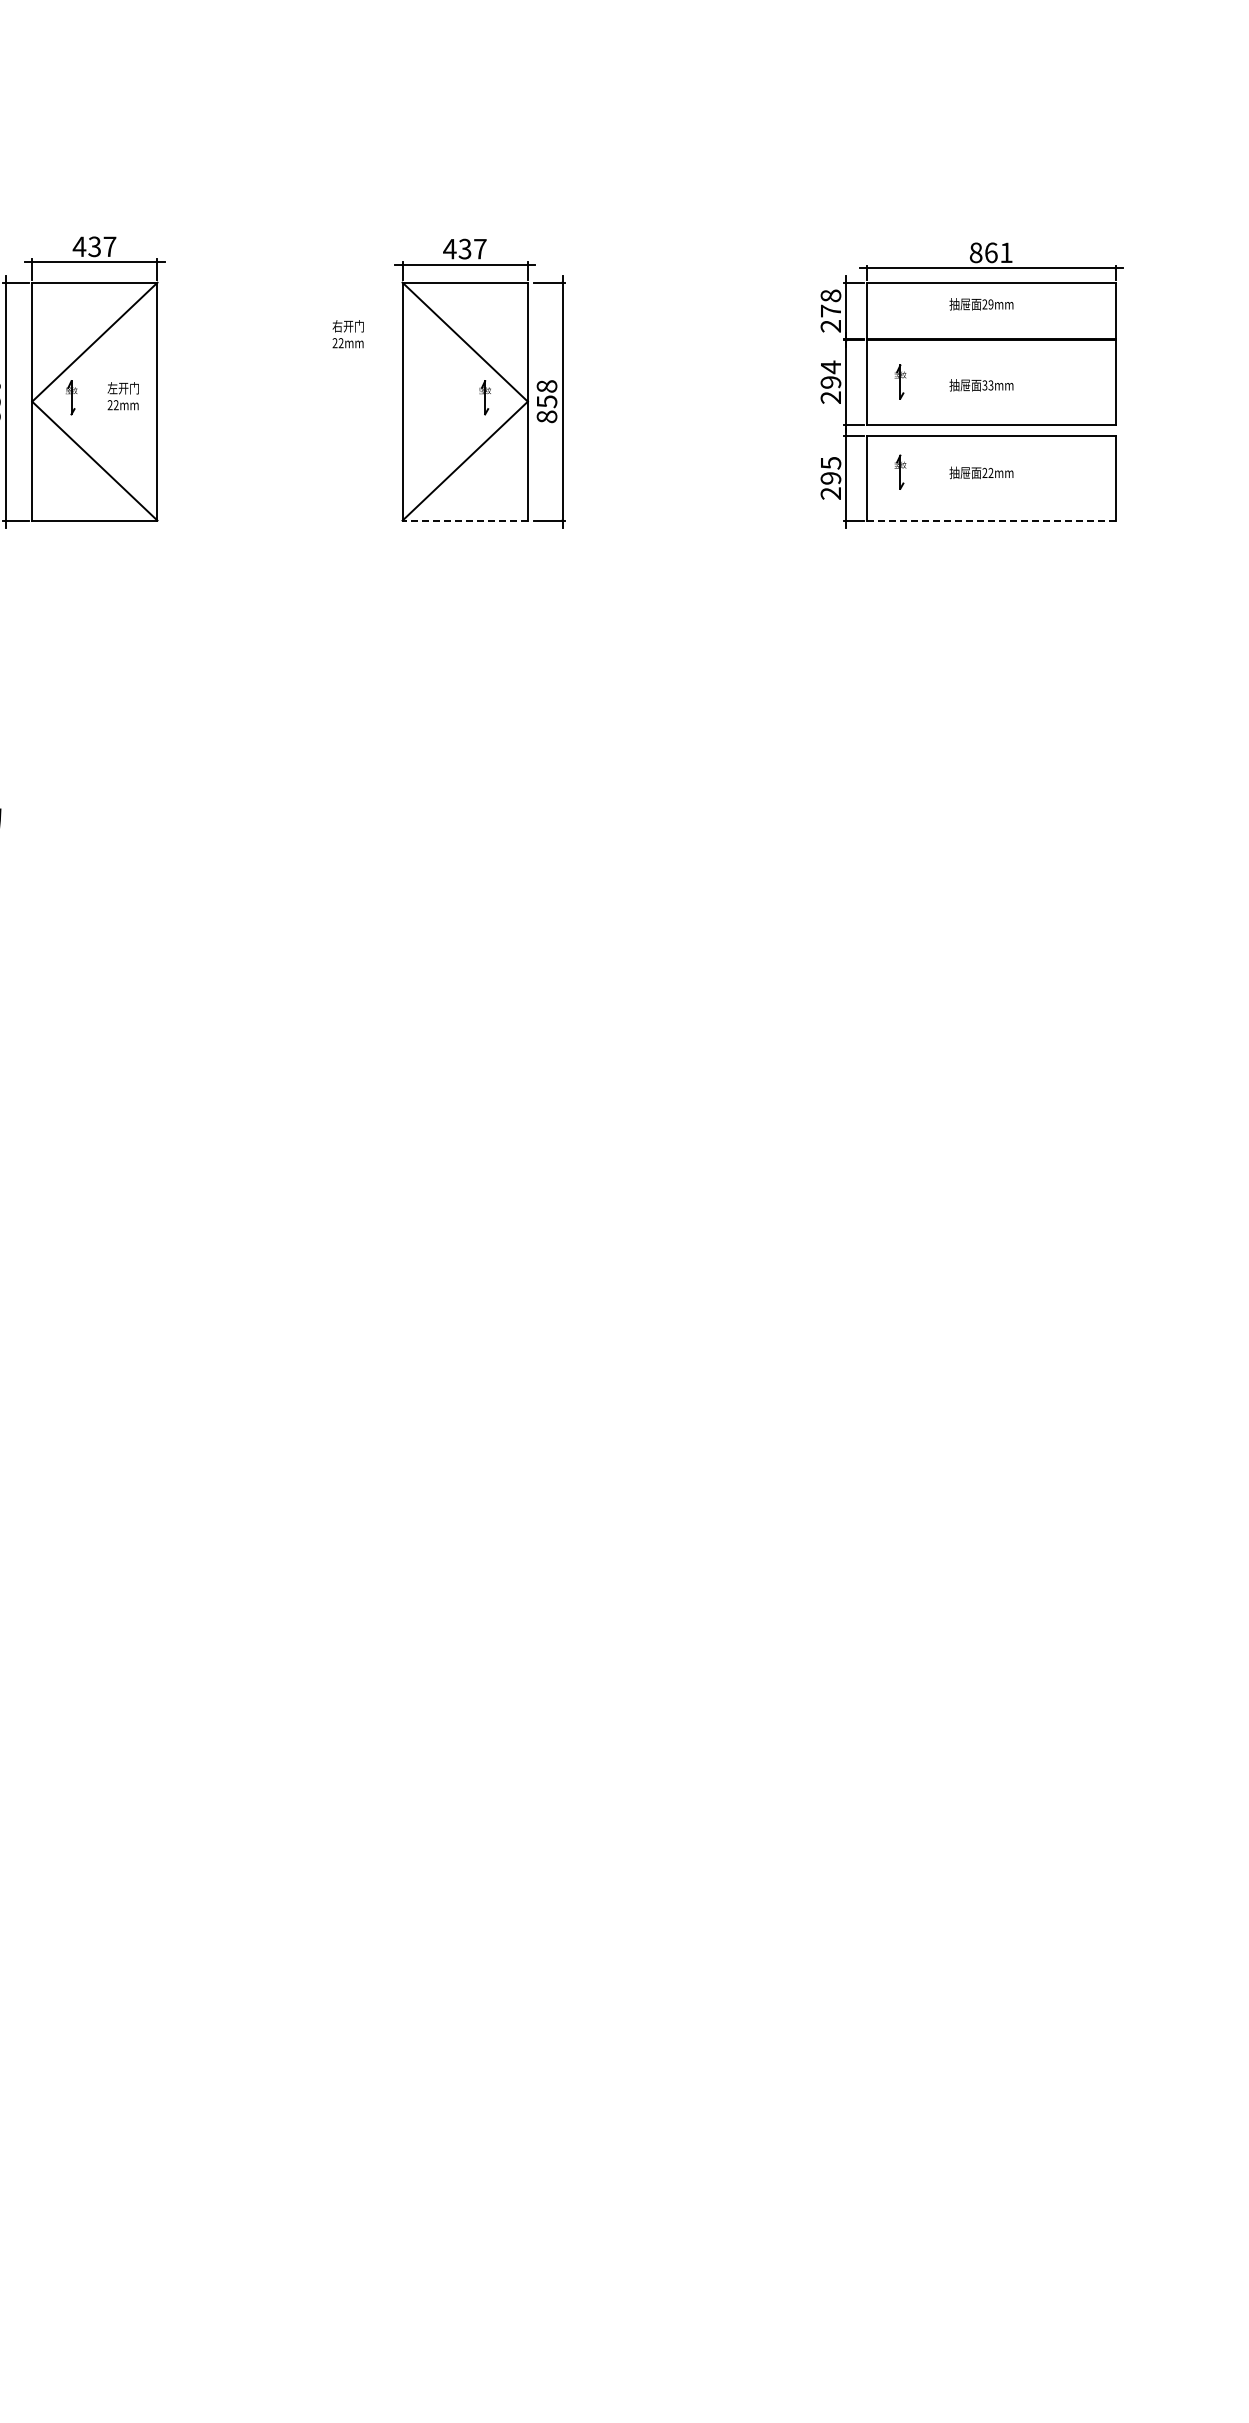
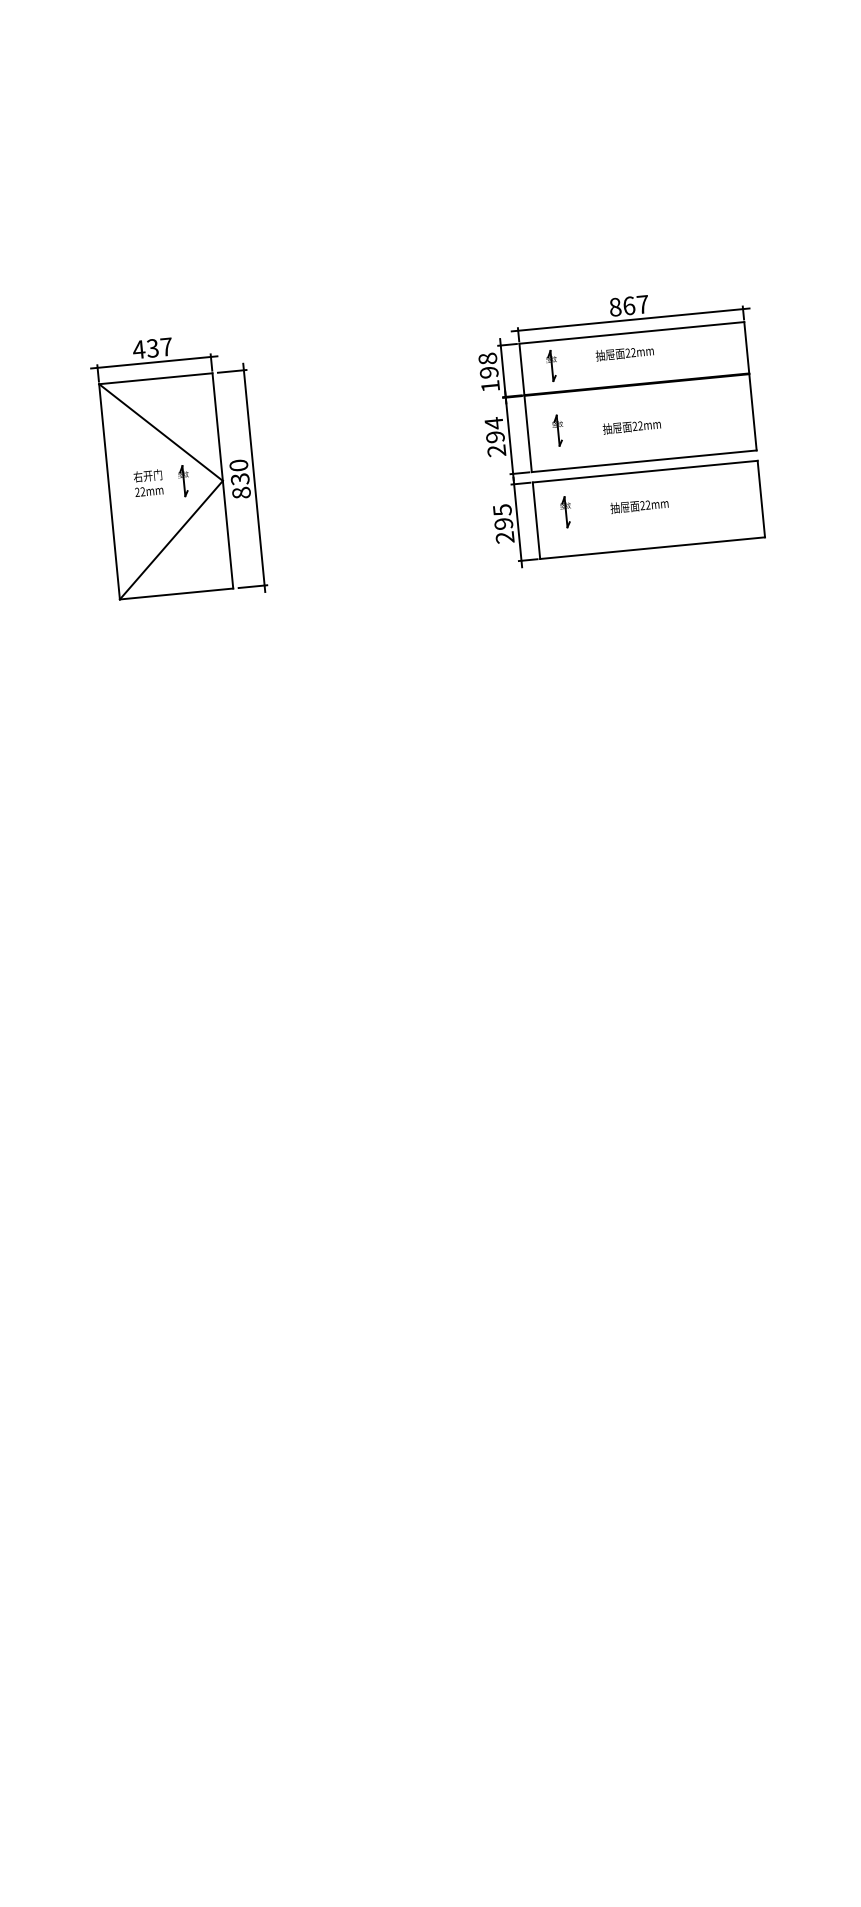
text: (1006, 252) -> (642, 304), 861 -> 867
text: (990, 304) -> (632, 352), 29mm -> 22mm
part: (900, 310) -> (552, 365), added
text: (830, 318) -> (489, 379), 278 -> 198
text: (347, 334) -> (147, 483), moved
text: (987, 385) -> (637, 426), 33mm -> 22mm
text: (546, 393) -> (239, 471), 858 -> 830
line: (465, 520) -> (176, 593), dashed -> solid
line: (991, 520) -> (652, 548), dashed -> solid

